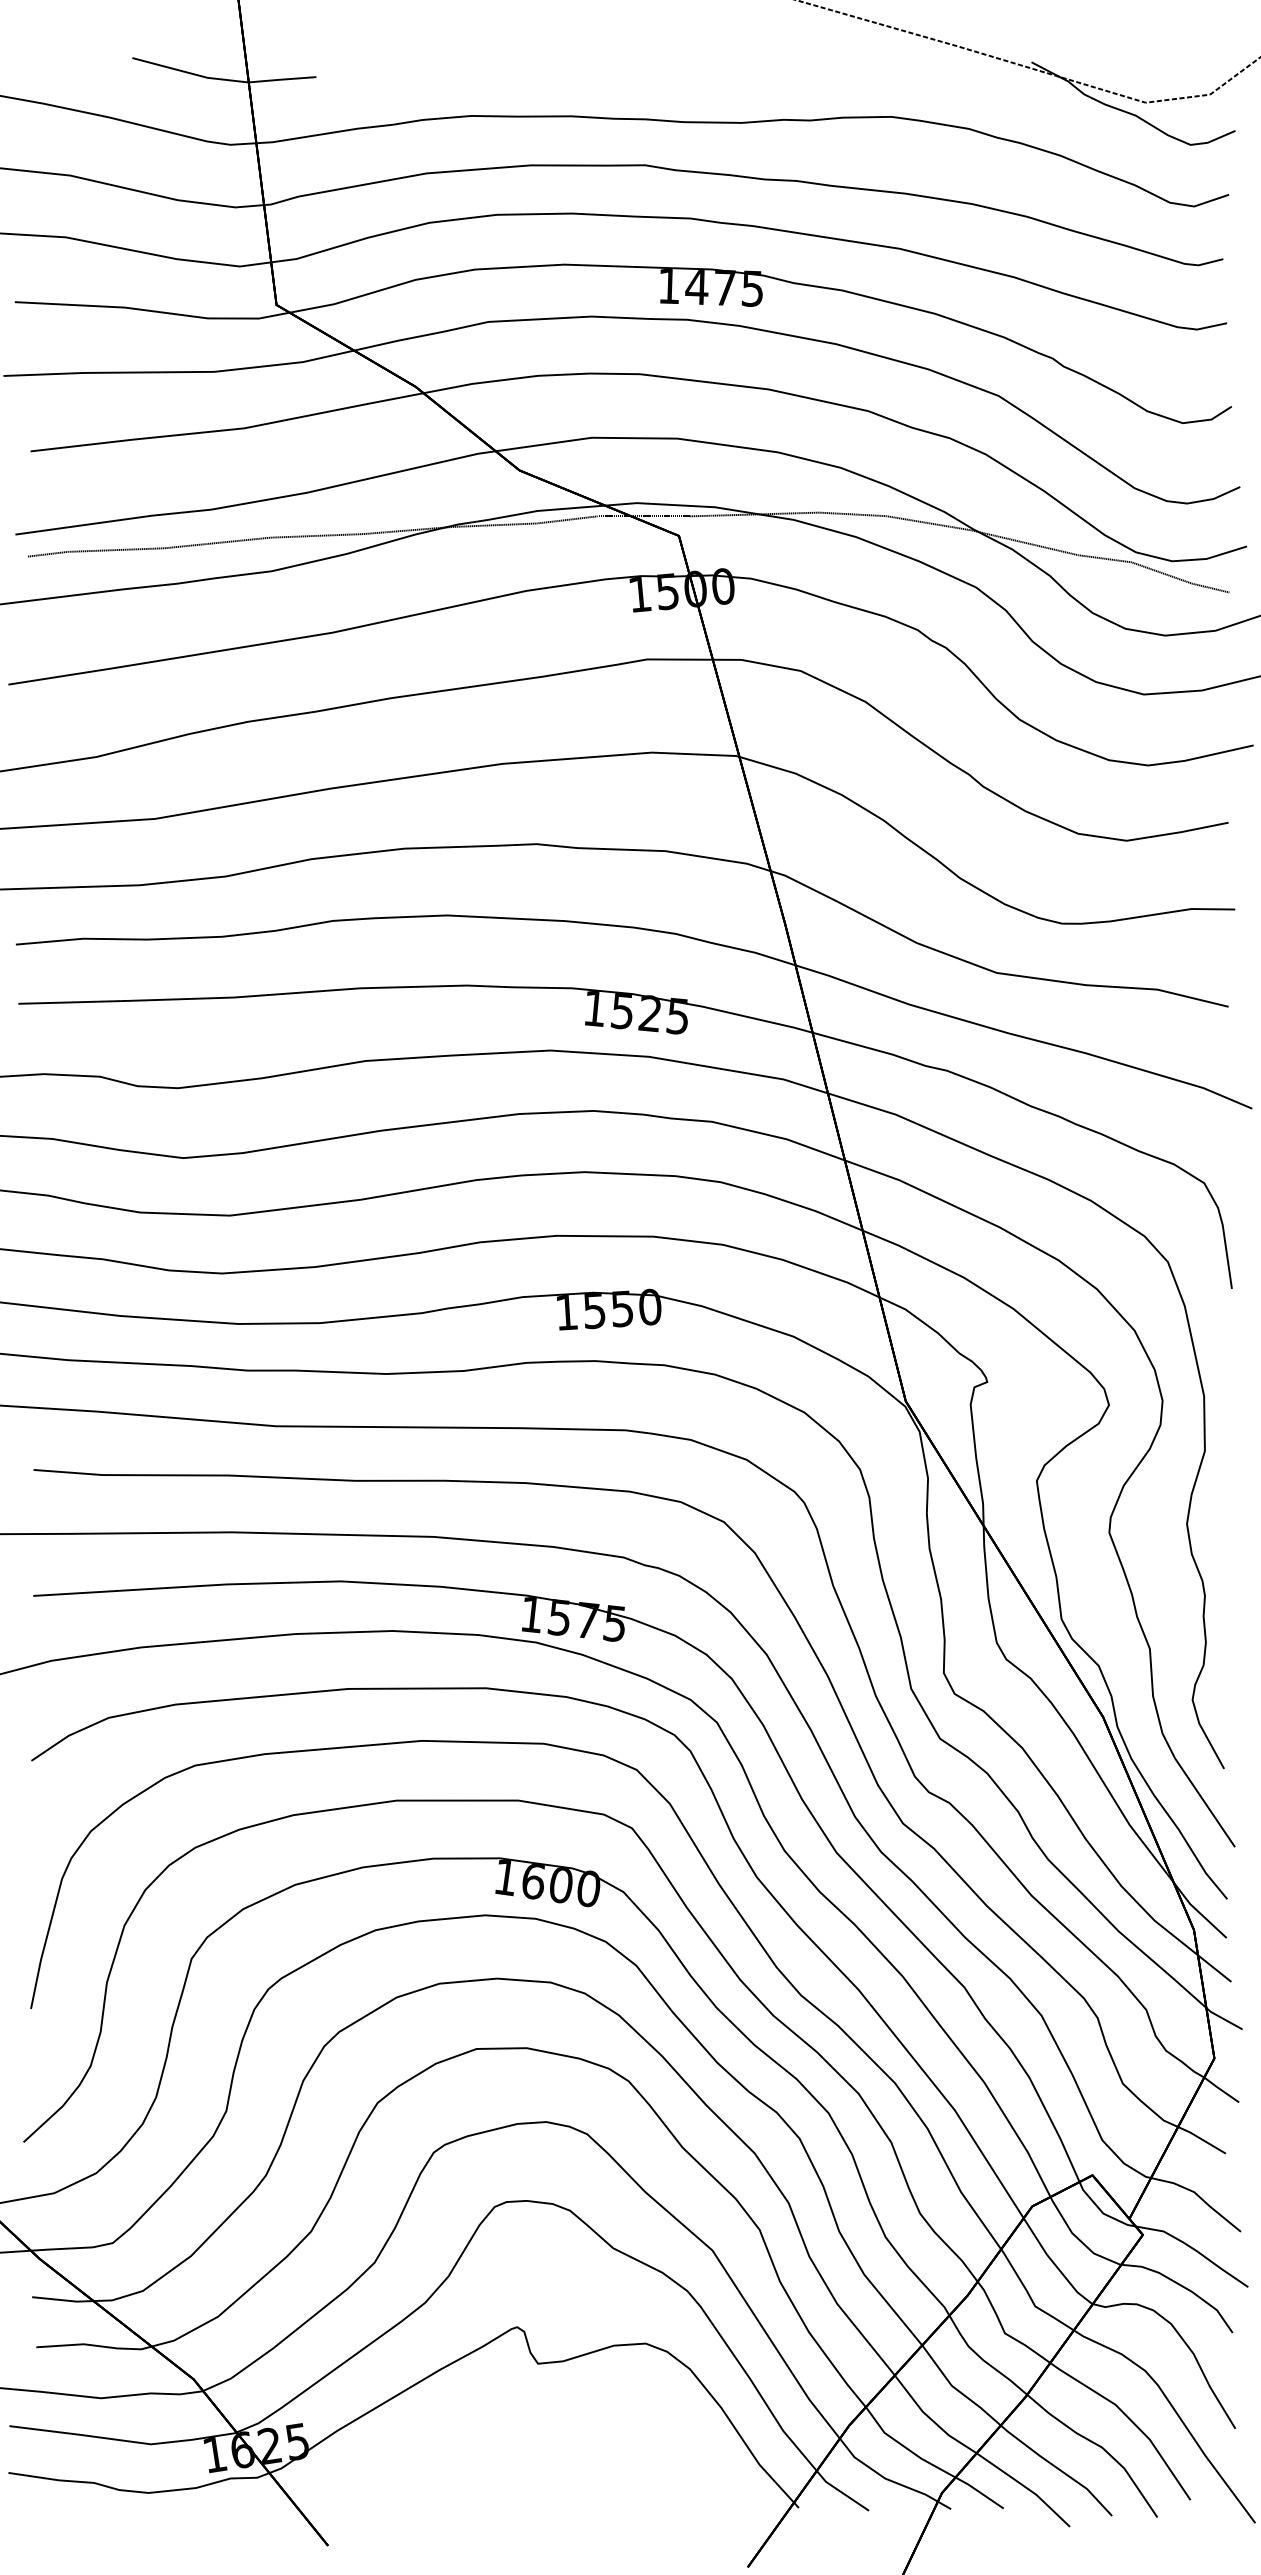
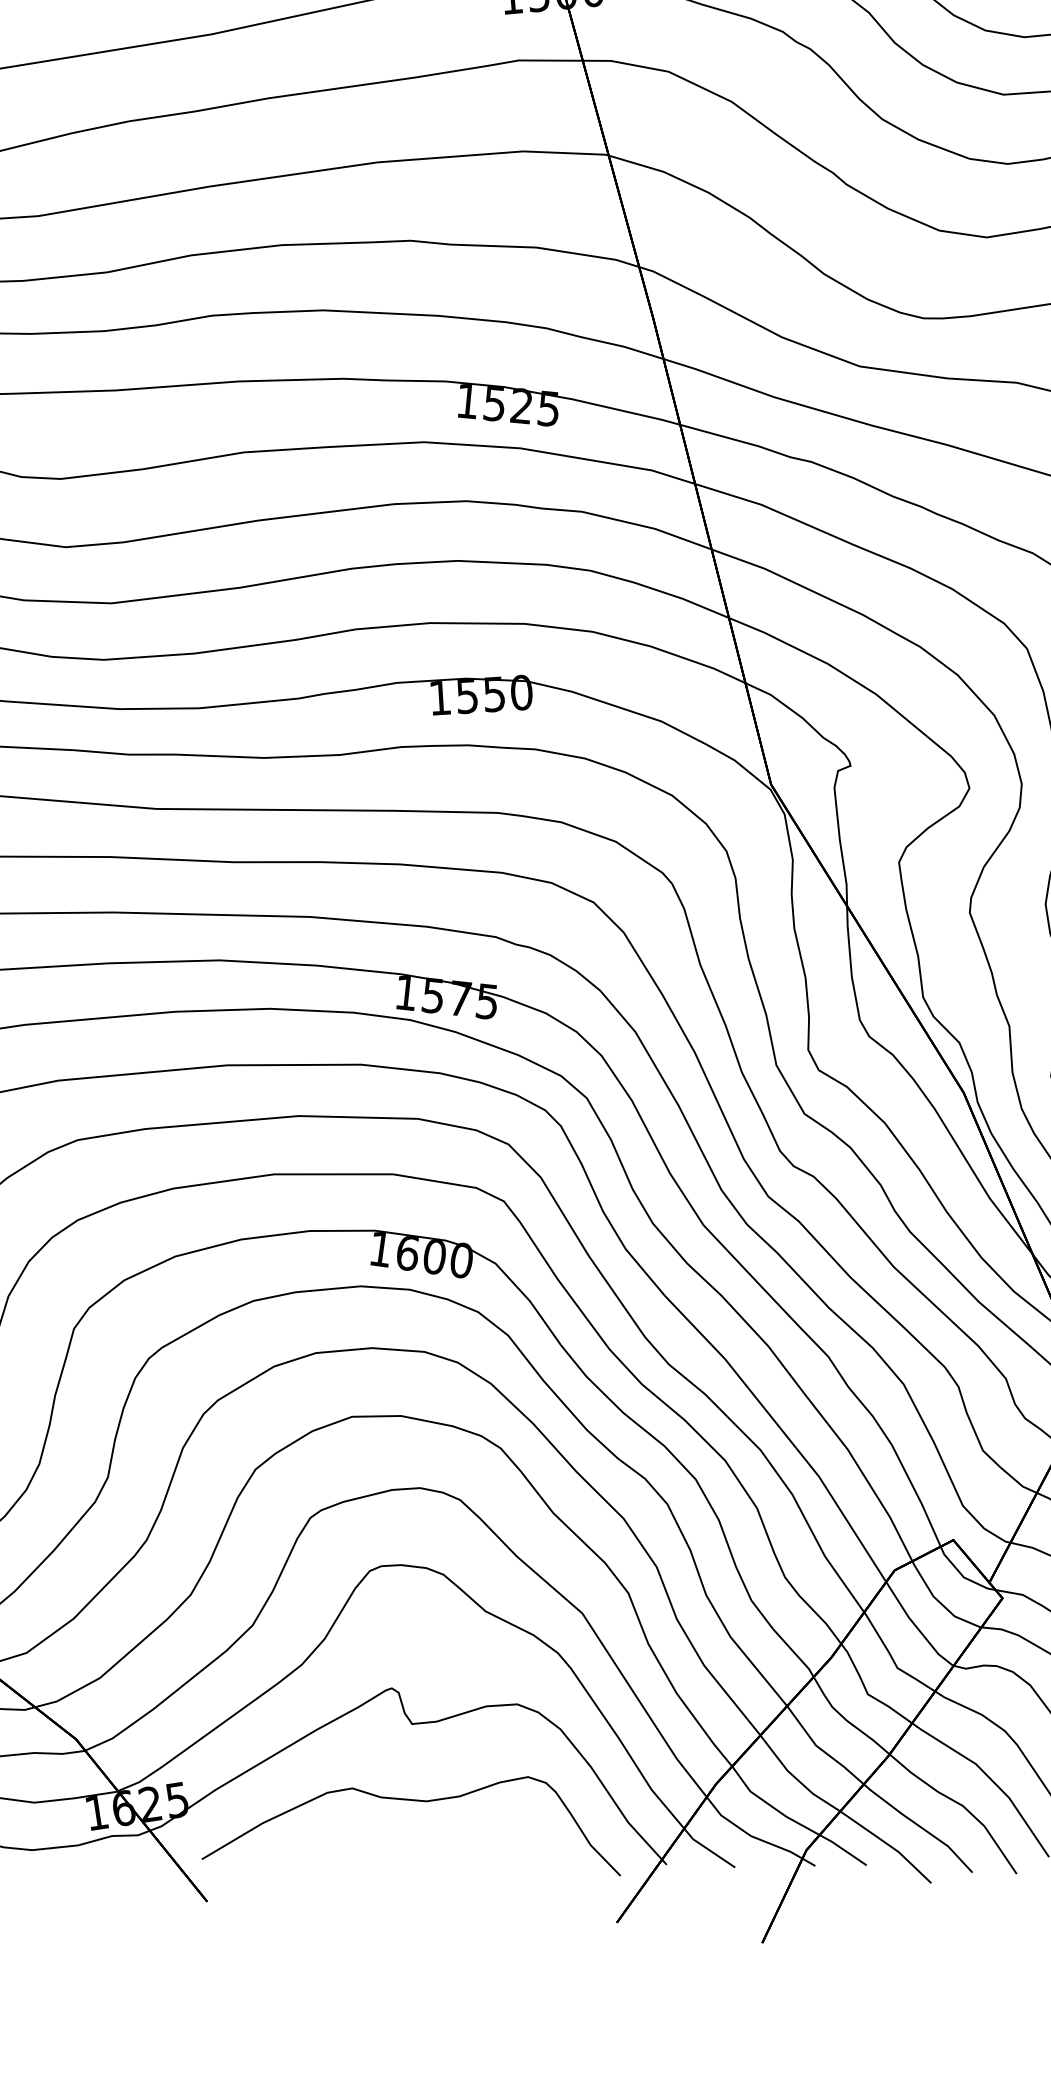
curve: (536, 2442) -> (410, 1800), added

